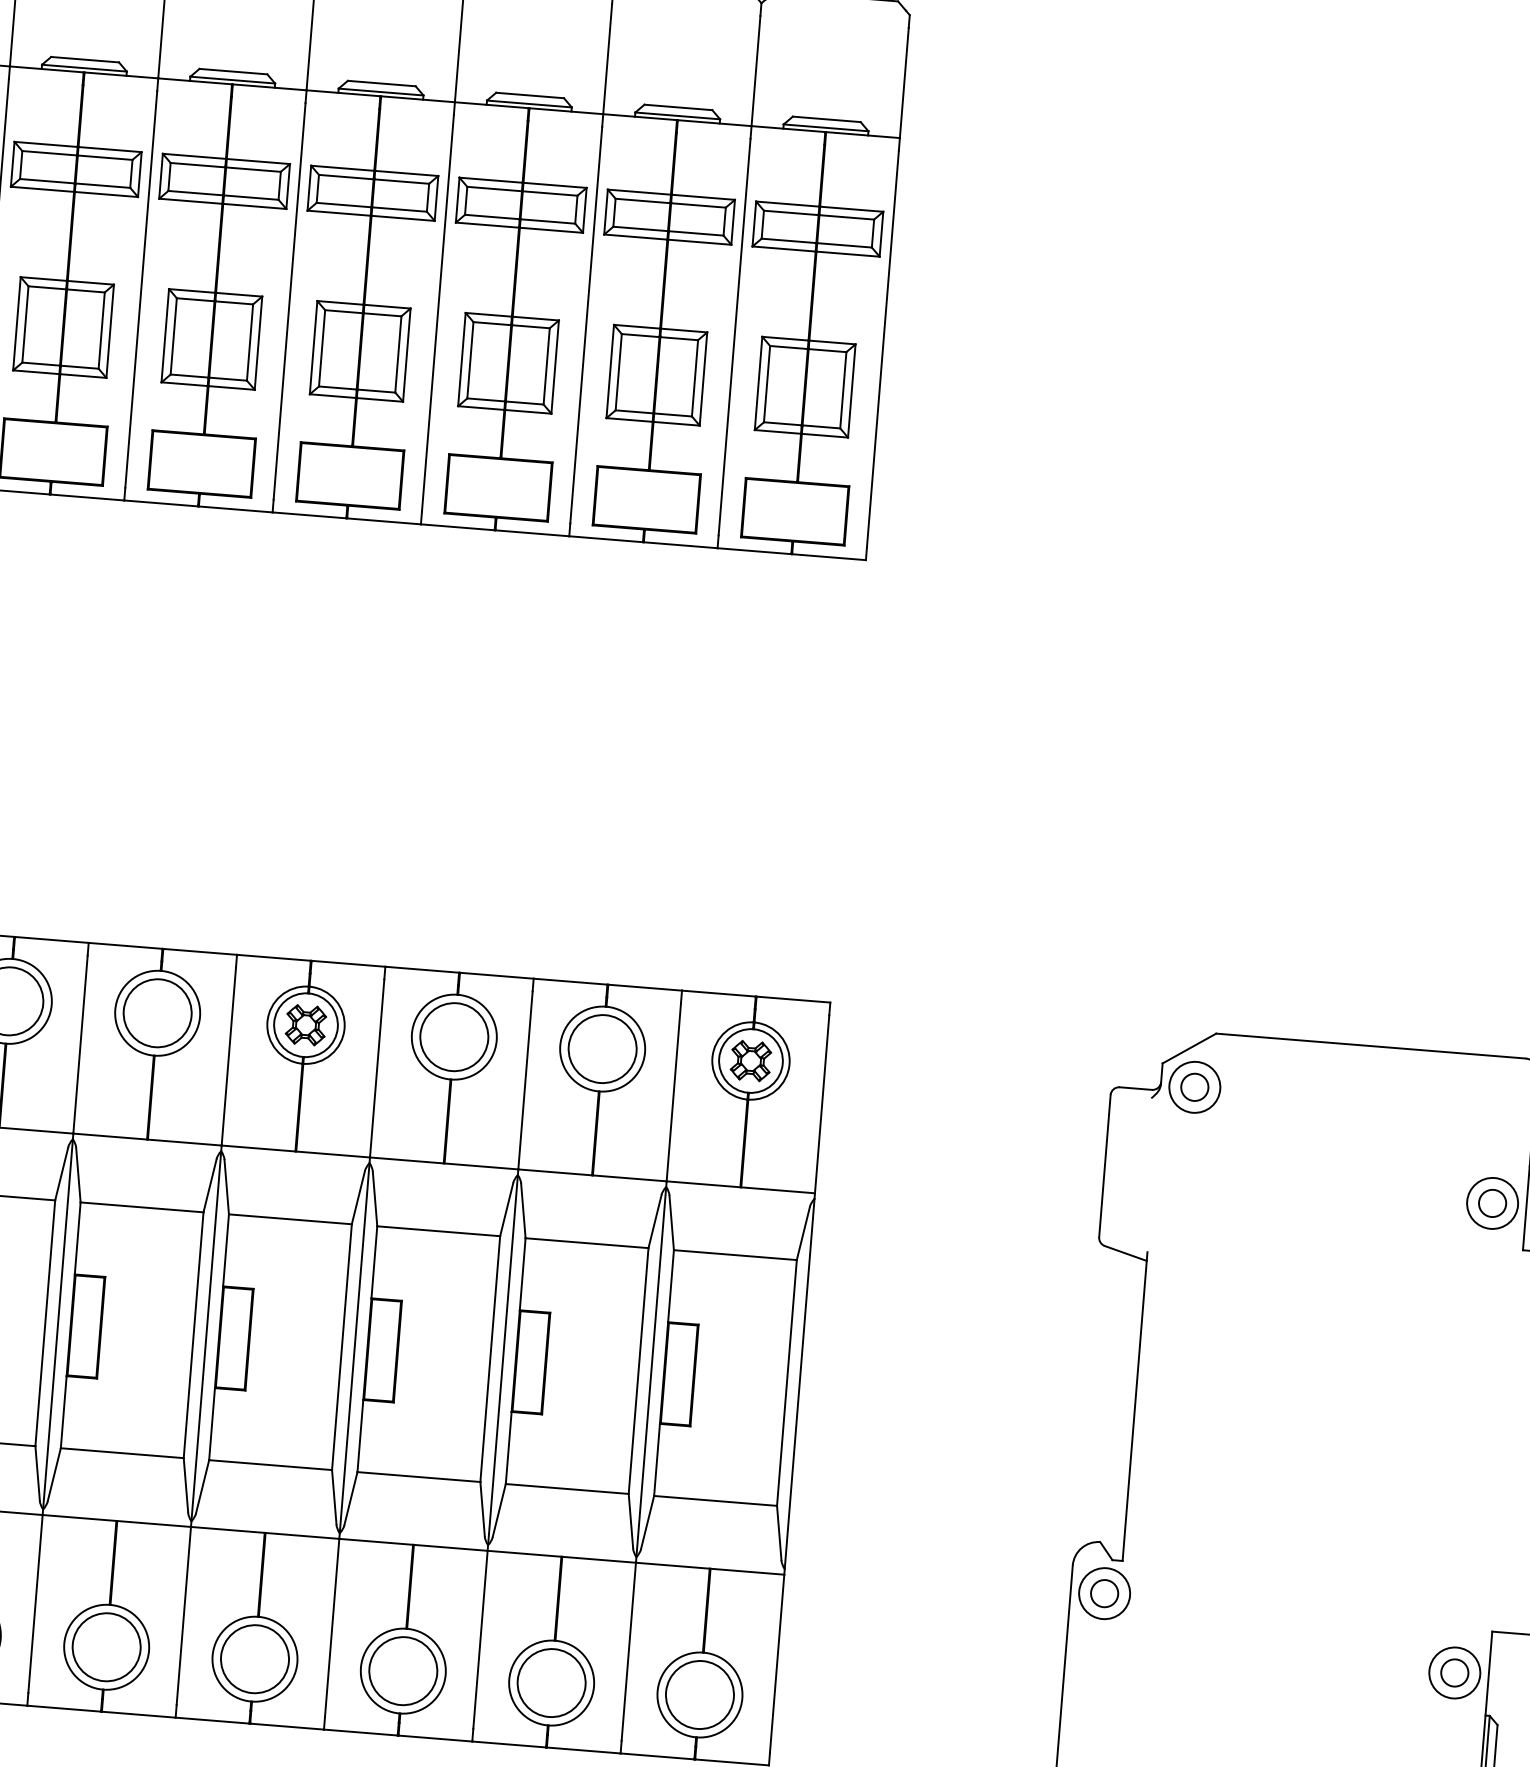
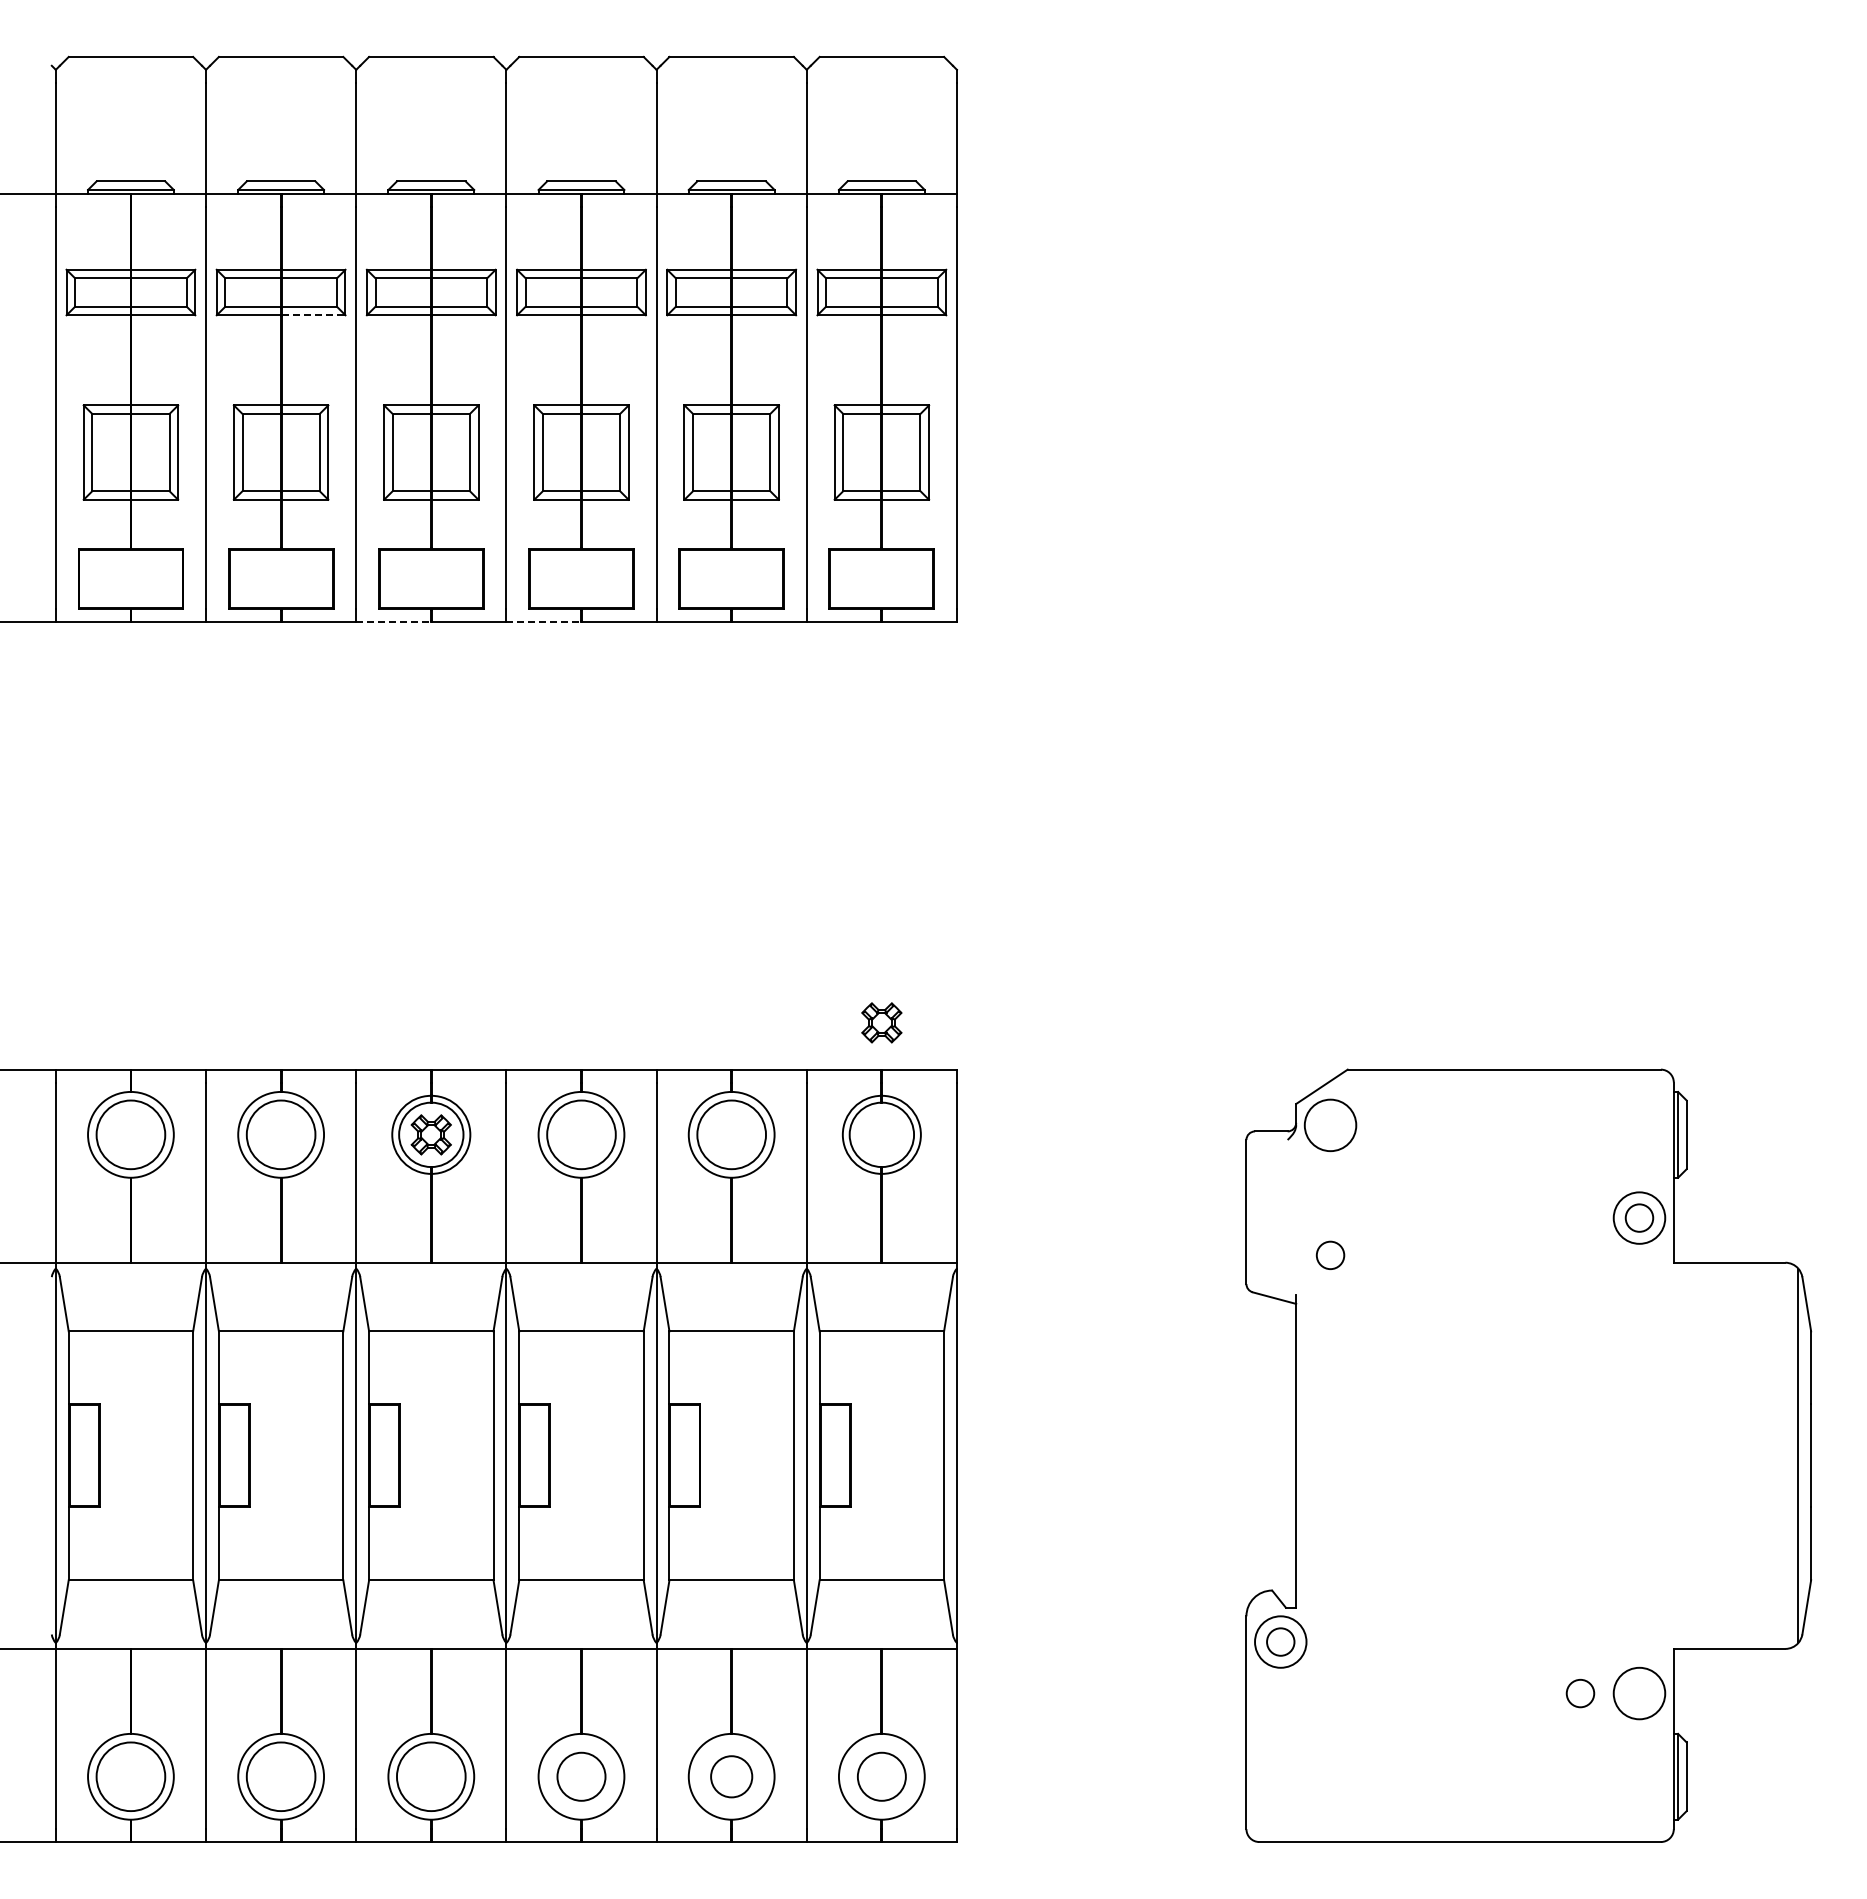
line: (254, 206) -> (313, 315), solid -> dashed
line: (310, 515) -> (394, 621), solid -> dashed
line: (458, 527) -> (544, 621), solid -> dashed
part: (750, 1060) -> (881, 1022), moved
circle: (1194, 1086) -> (1330, 1254), moved
circle: (403, 1670) -> (581, 1776), size x0.7
circle: (1454, 1672) -> (1580, 1693), moved
circle: (551, 1682) -> (731, 1776), size x0.6
circle: (699, 1694) -> (881, 1776), size x0.7

